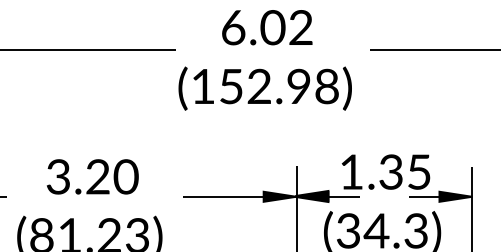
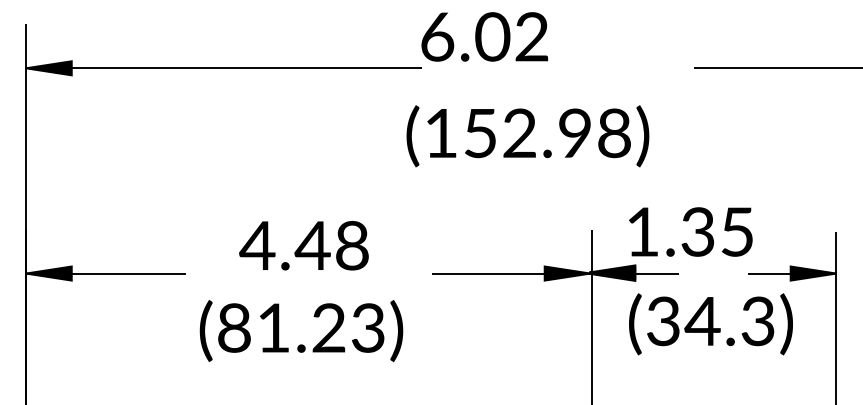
text: (267, 27) -> (484, 36), moved
text: (264, 88) -> (527, 136), moved
text: (385, 171) -> (690, 231), moved
text: (91, 176) -> (304, 245), 3.20 -> 4.48

